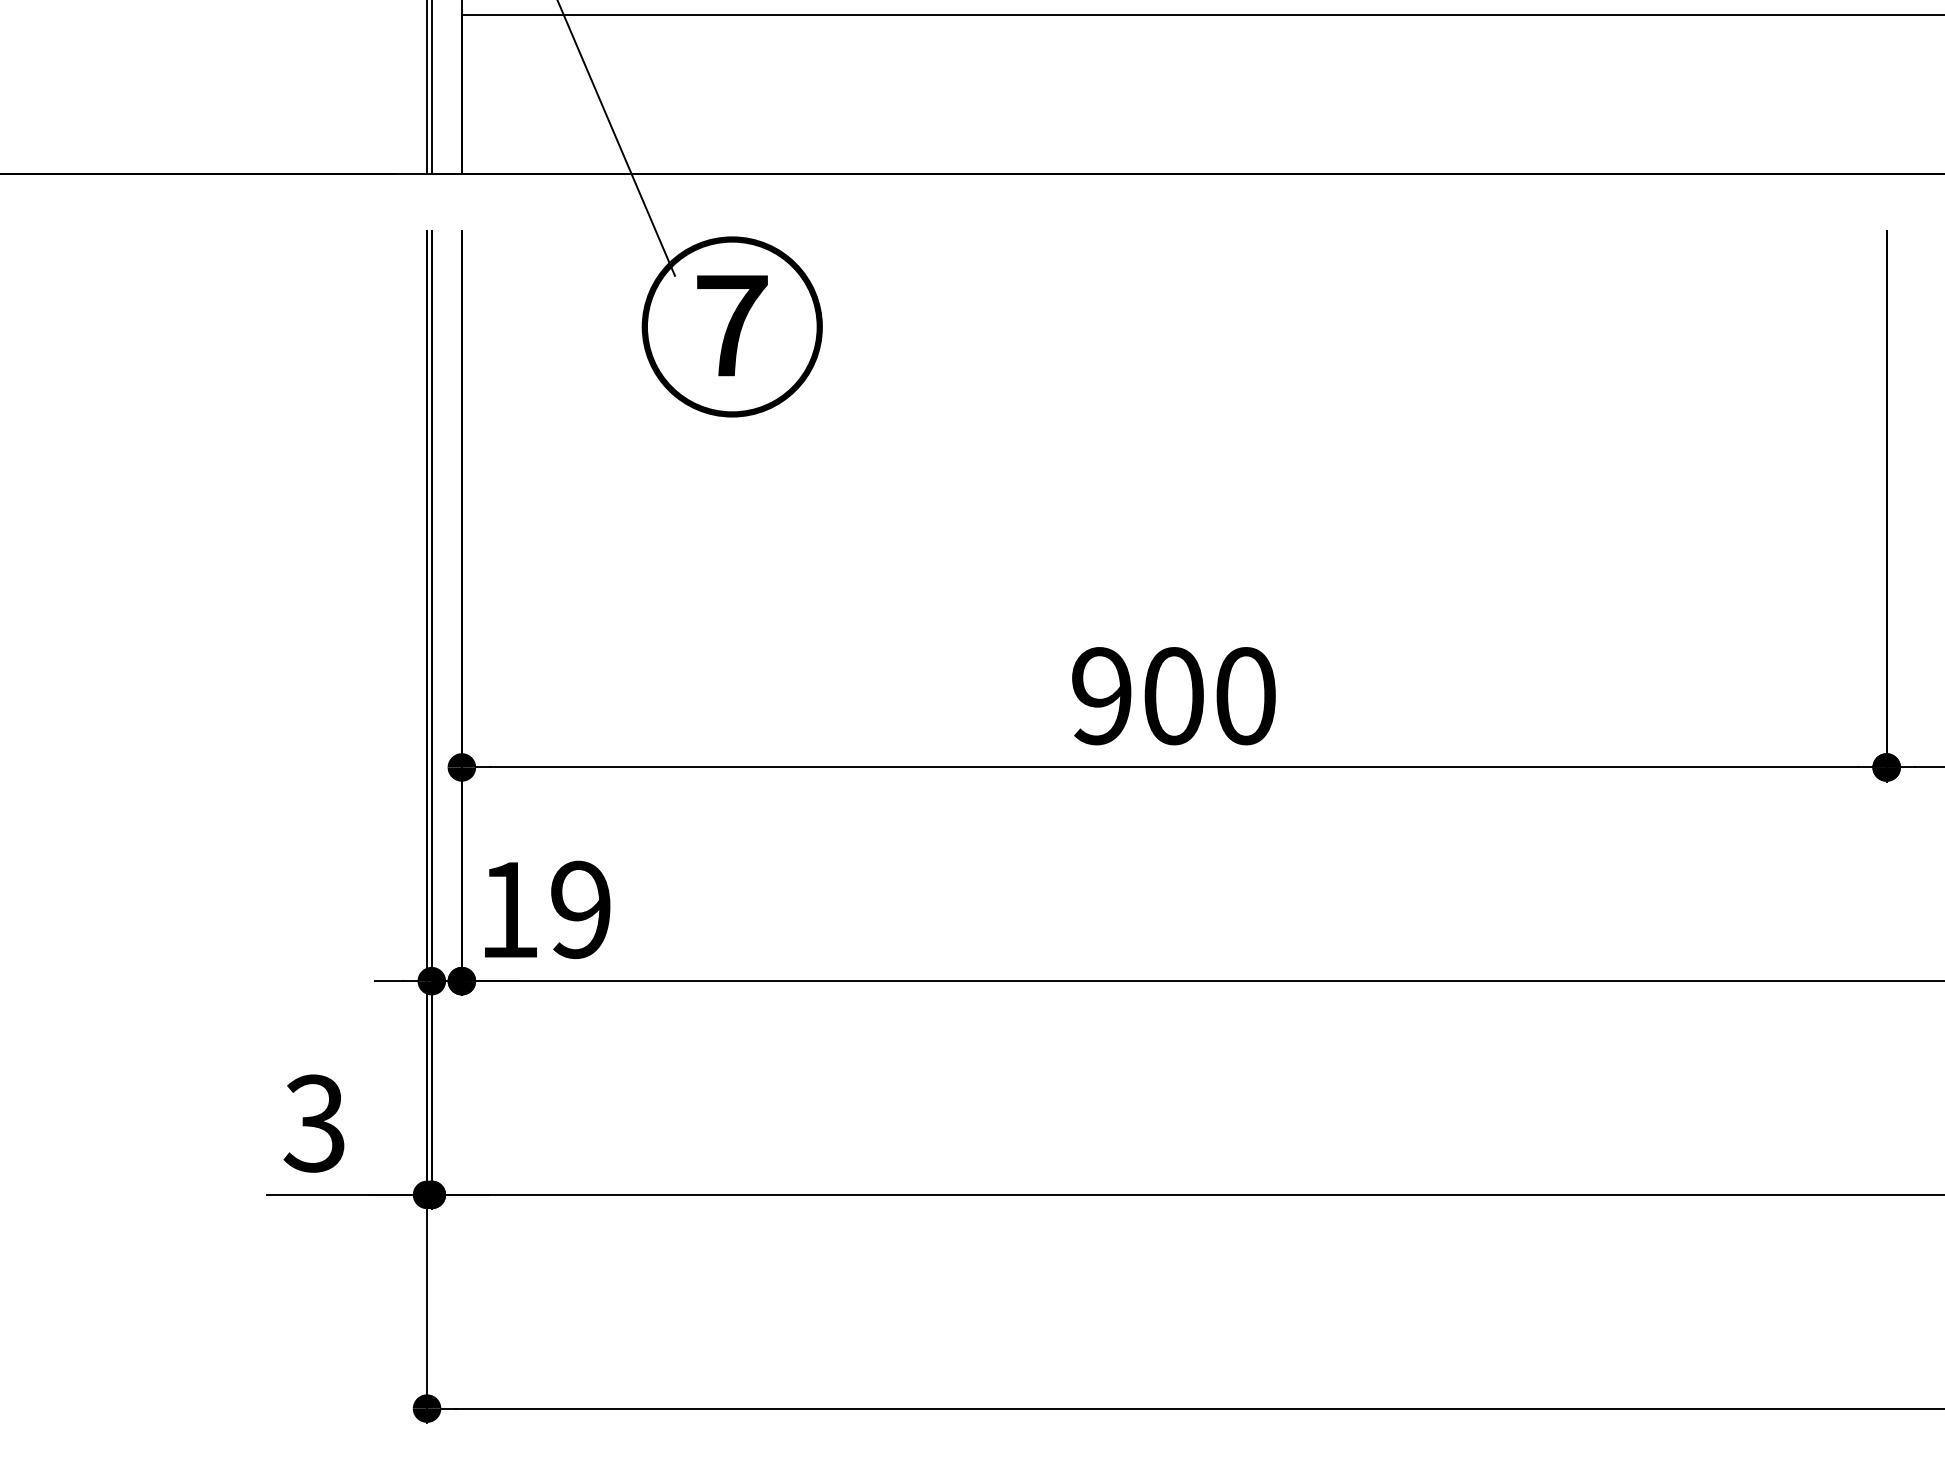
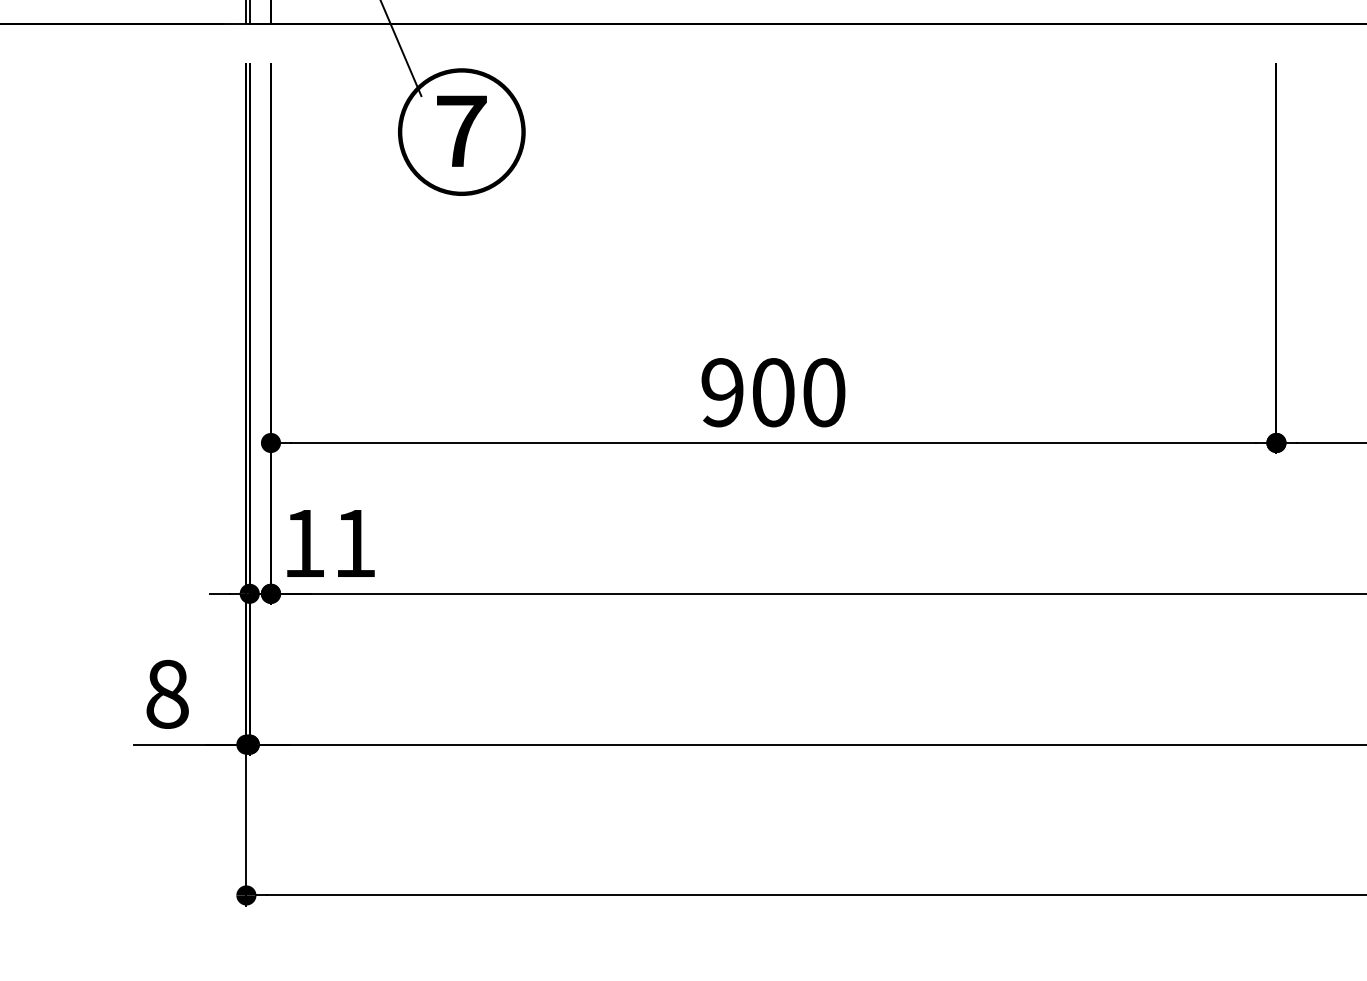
text: (580, 909) -> (354, 543), 19 -> 11
text: (314, 1123) -> (166, 694), 3 -> 8

